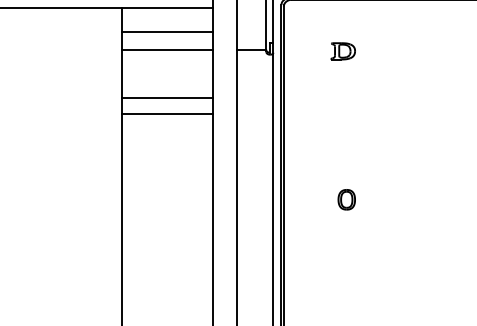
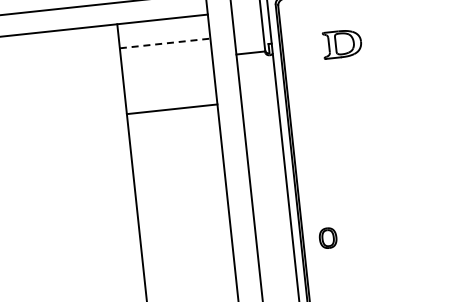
line: (167, 31) -> (165, 43), solid -> dashed
line: (166, 50) -> (166, 62), removed
part: (342, 51) -> (341, 44), size x1.6
line: (166, 114) -> (173, 125), removed
part: (346, 199) -> (327, 237), moved

